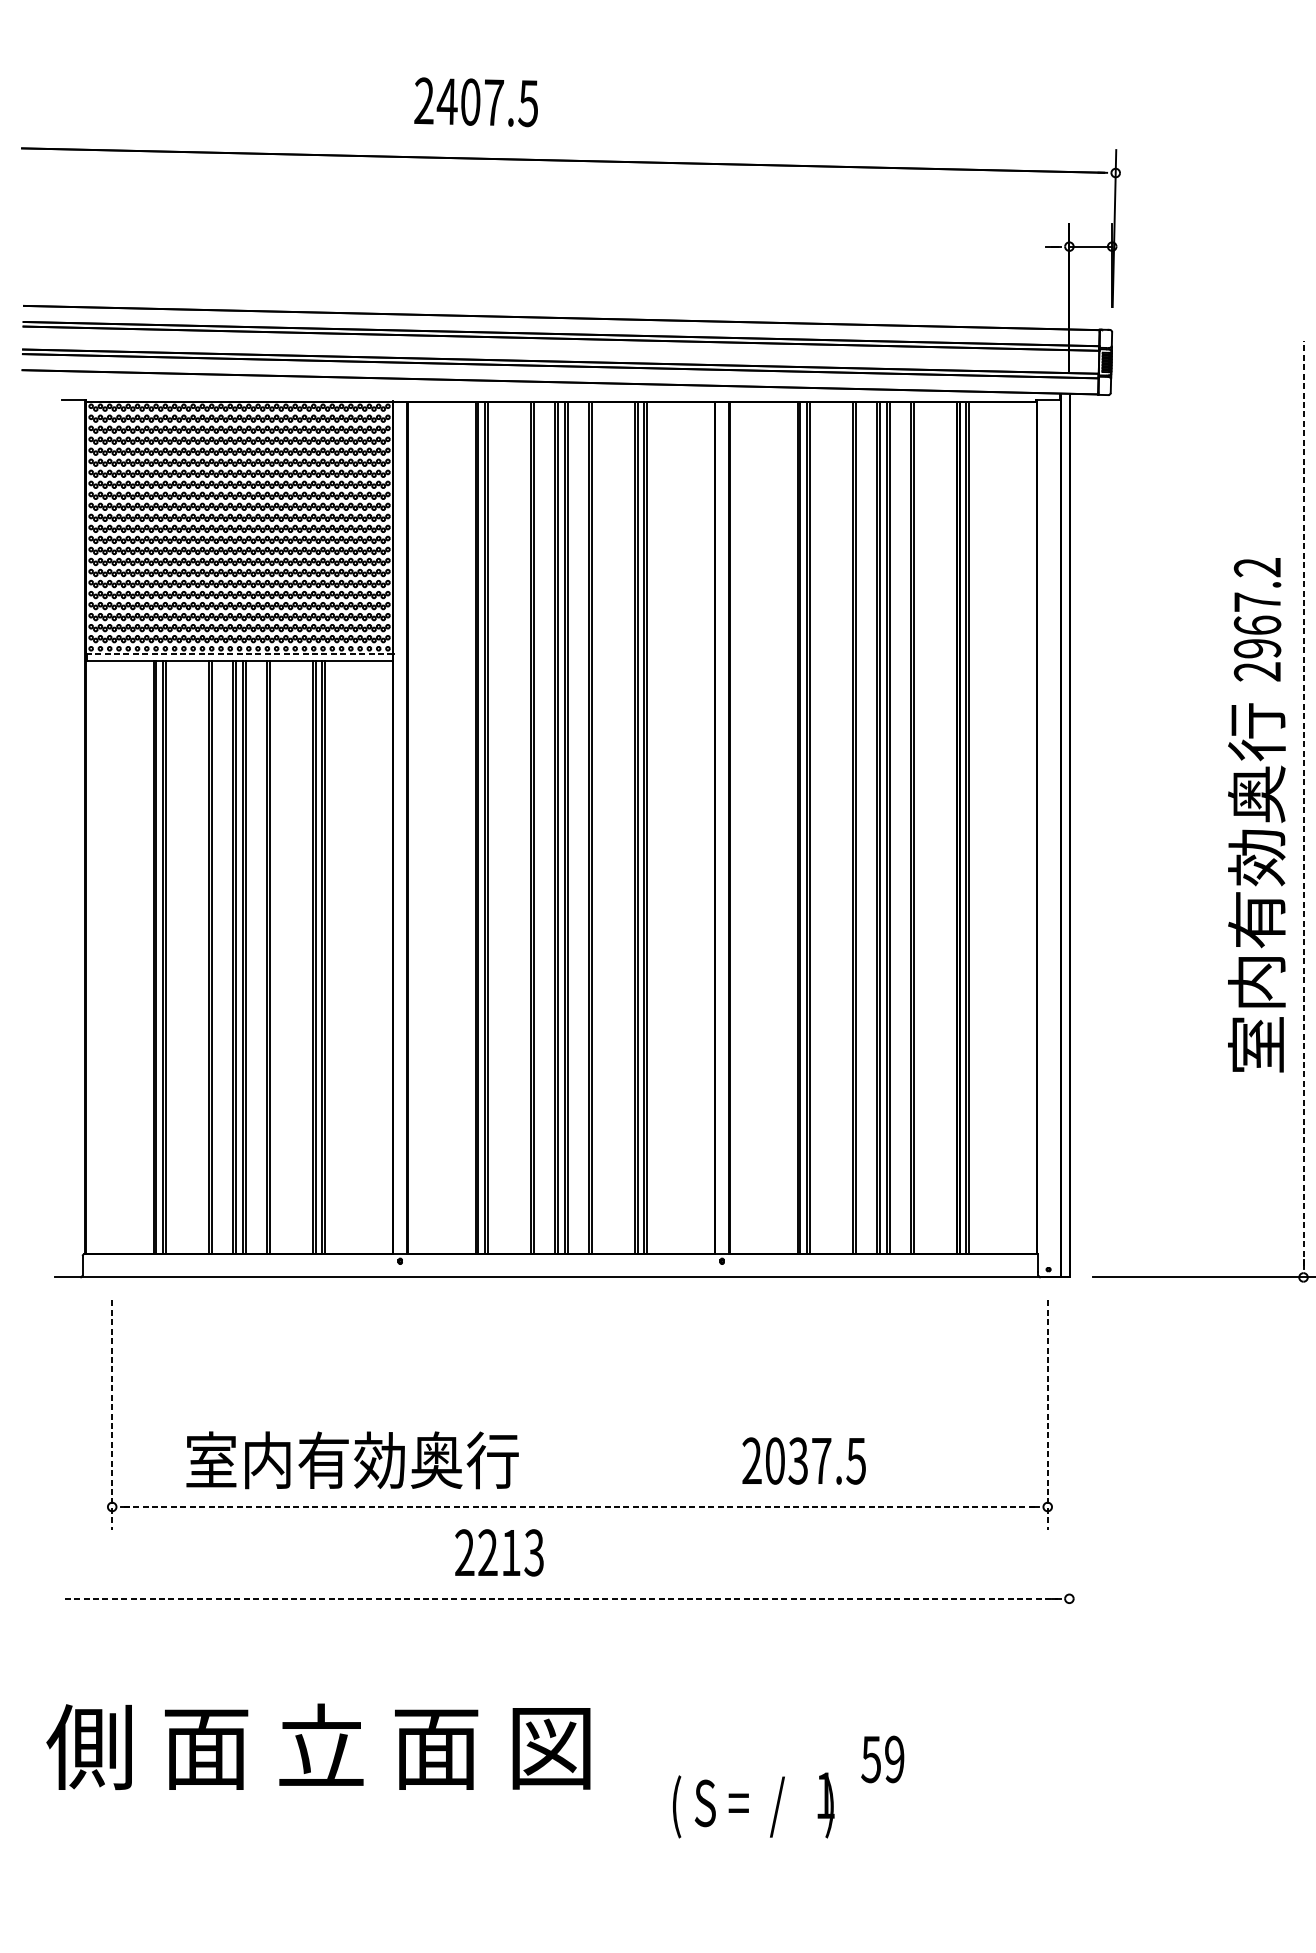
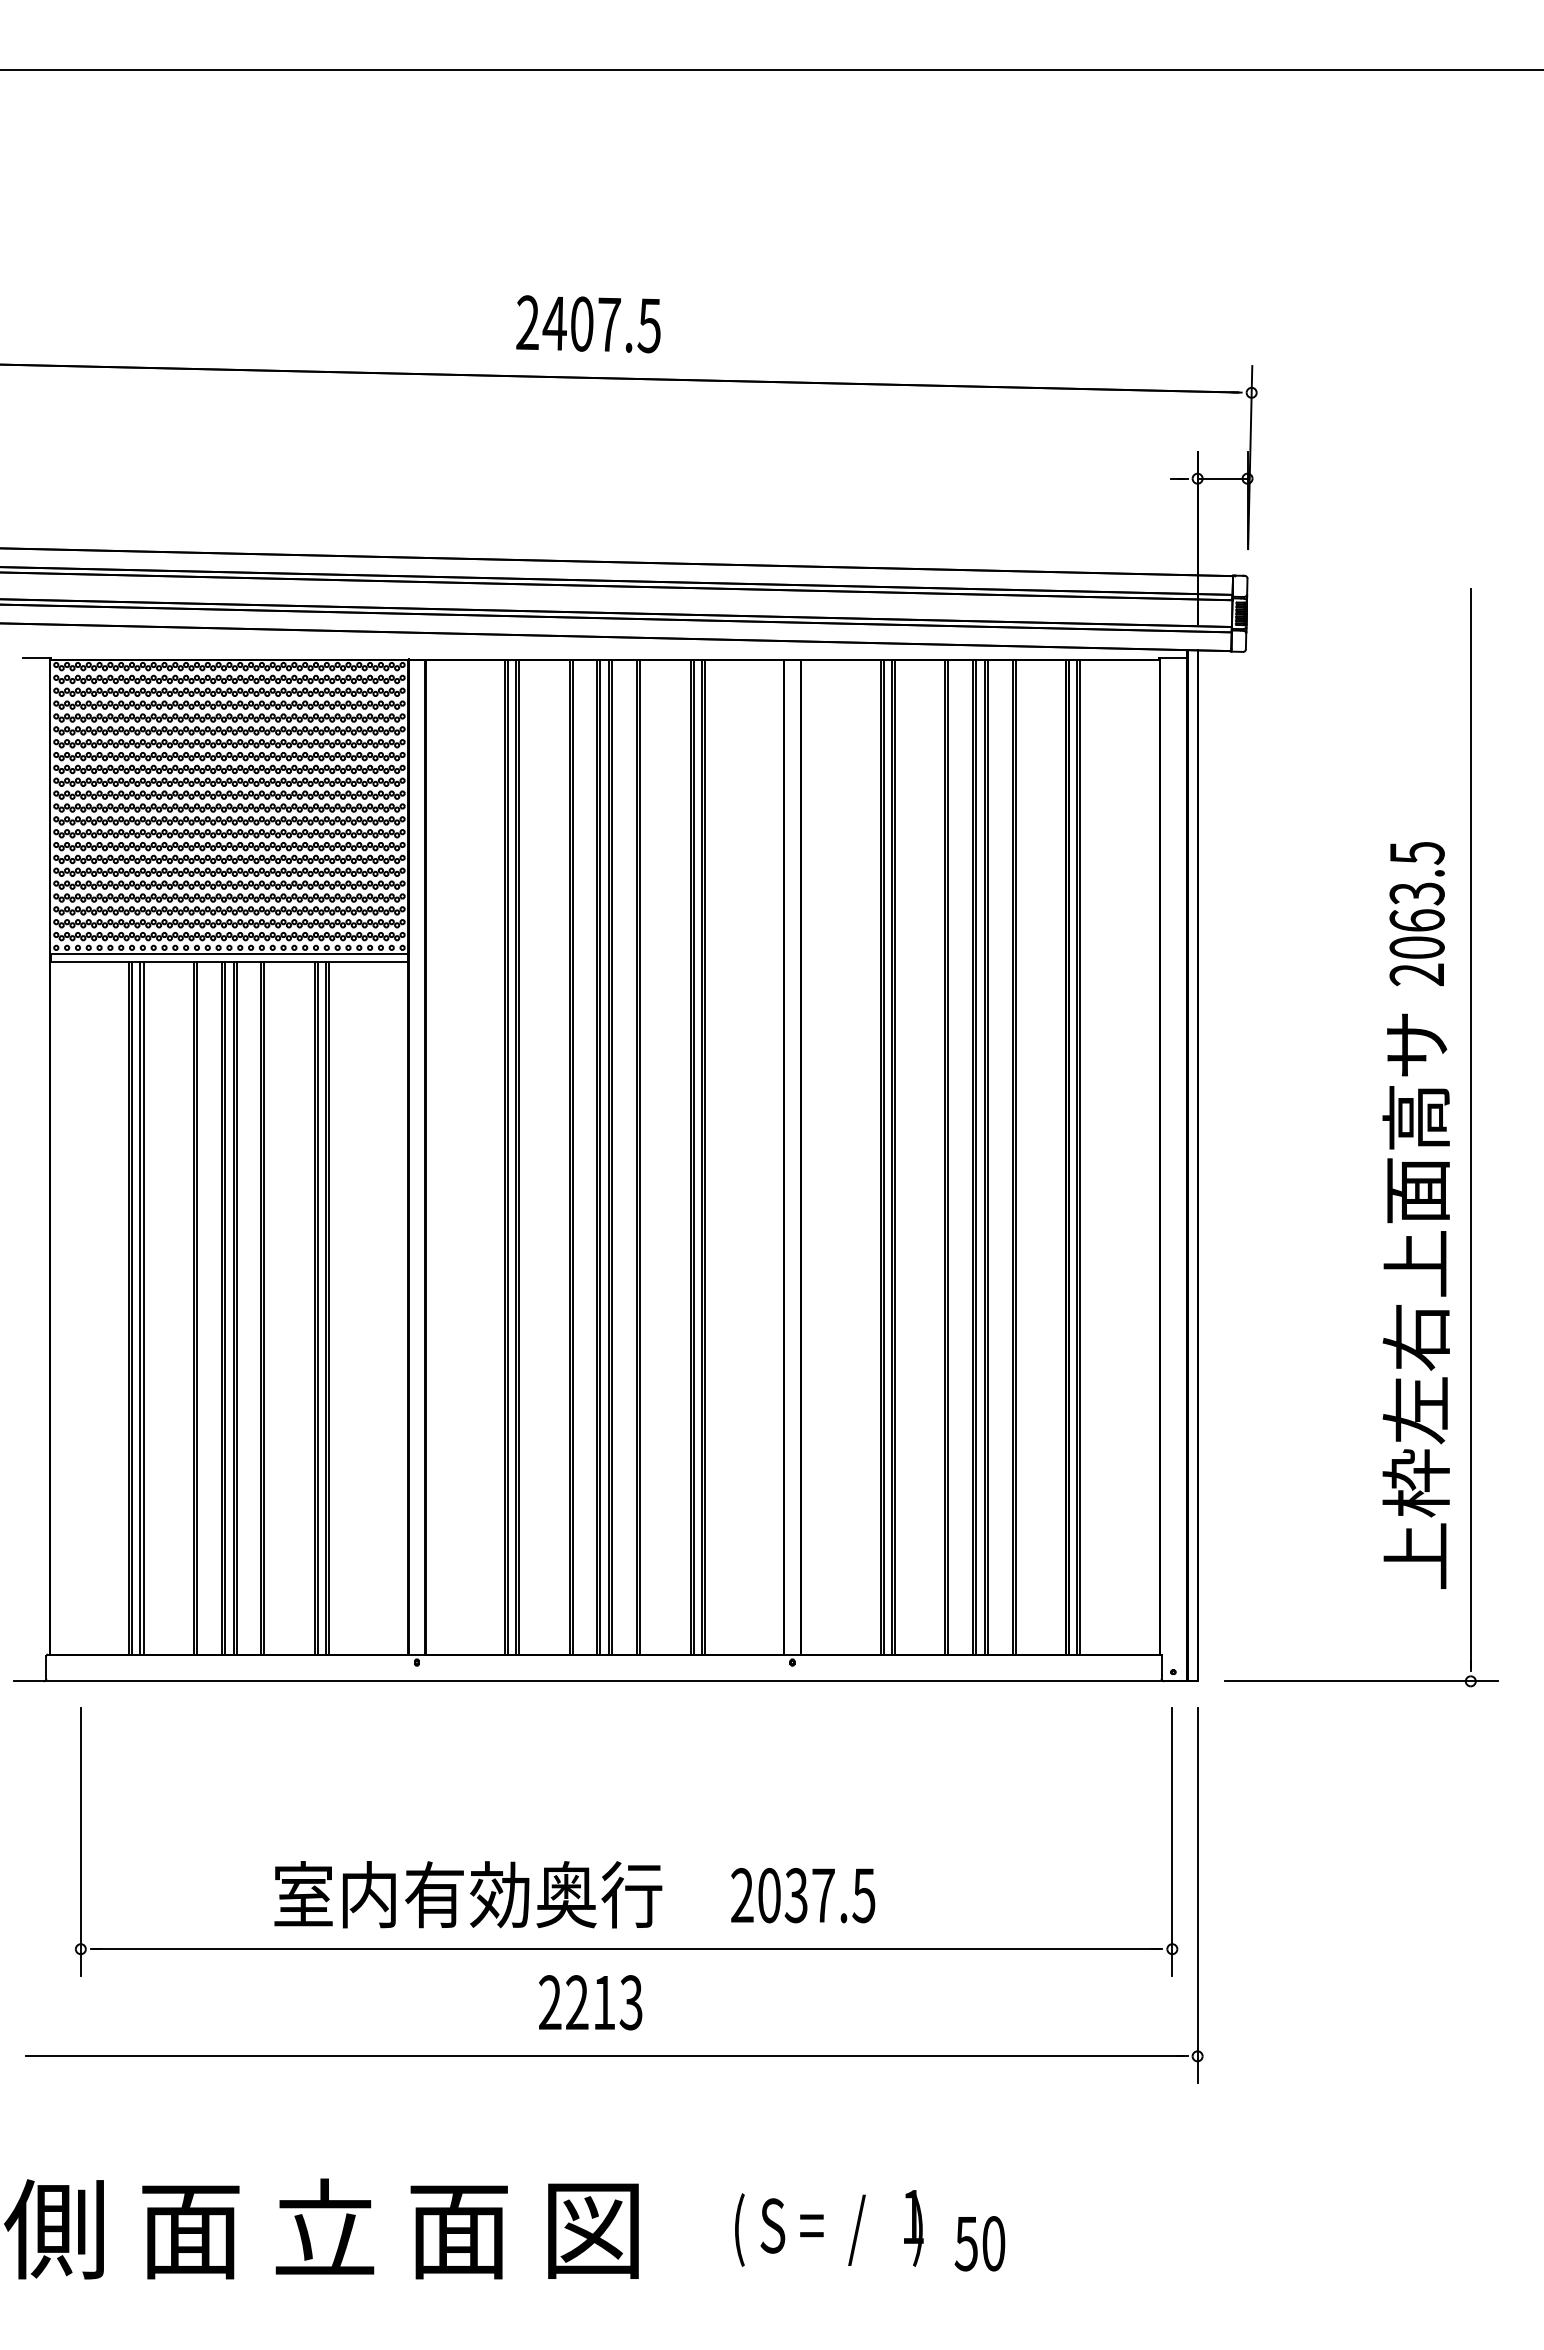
text: (476, 102) -> (588, 324), moved
text: (1256, 608) -> (1416, 900), 2967.2 -> 2063.5
line: (239, 654) -> (229, 954), dashed -> solid
line: (1303, 803) -> (1470, 1128), dashed -> solid
text: (1256, 950) -> (1415, 1299), 室内有効奥行 -> 上枠左右上面高サ
line: (111, 1415) -> (80, 1842), dashed -> solid
line: (1047, 1415) -> (1172, 1842), dashed -> solid
text: (352, 1460) -> (468, 1894), moved
text: (804, 1460) -> (803, 1895), moved
line: (1069, 1460) -> (1197, 1895), added
line: (580, 1507) -> (627, 1949), dashed -> solid
text: (499, 1552) -> (590, 2002), moved
line: (561, 1598) -> (605, 2056), dashed -> solid
text: (894, 1759) -> (993, 2243), 59 -> 50
text: (753, 1805) -> (829, 2228), moved

